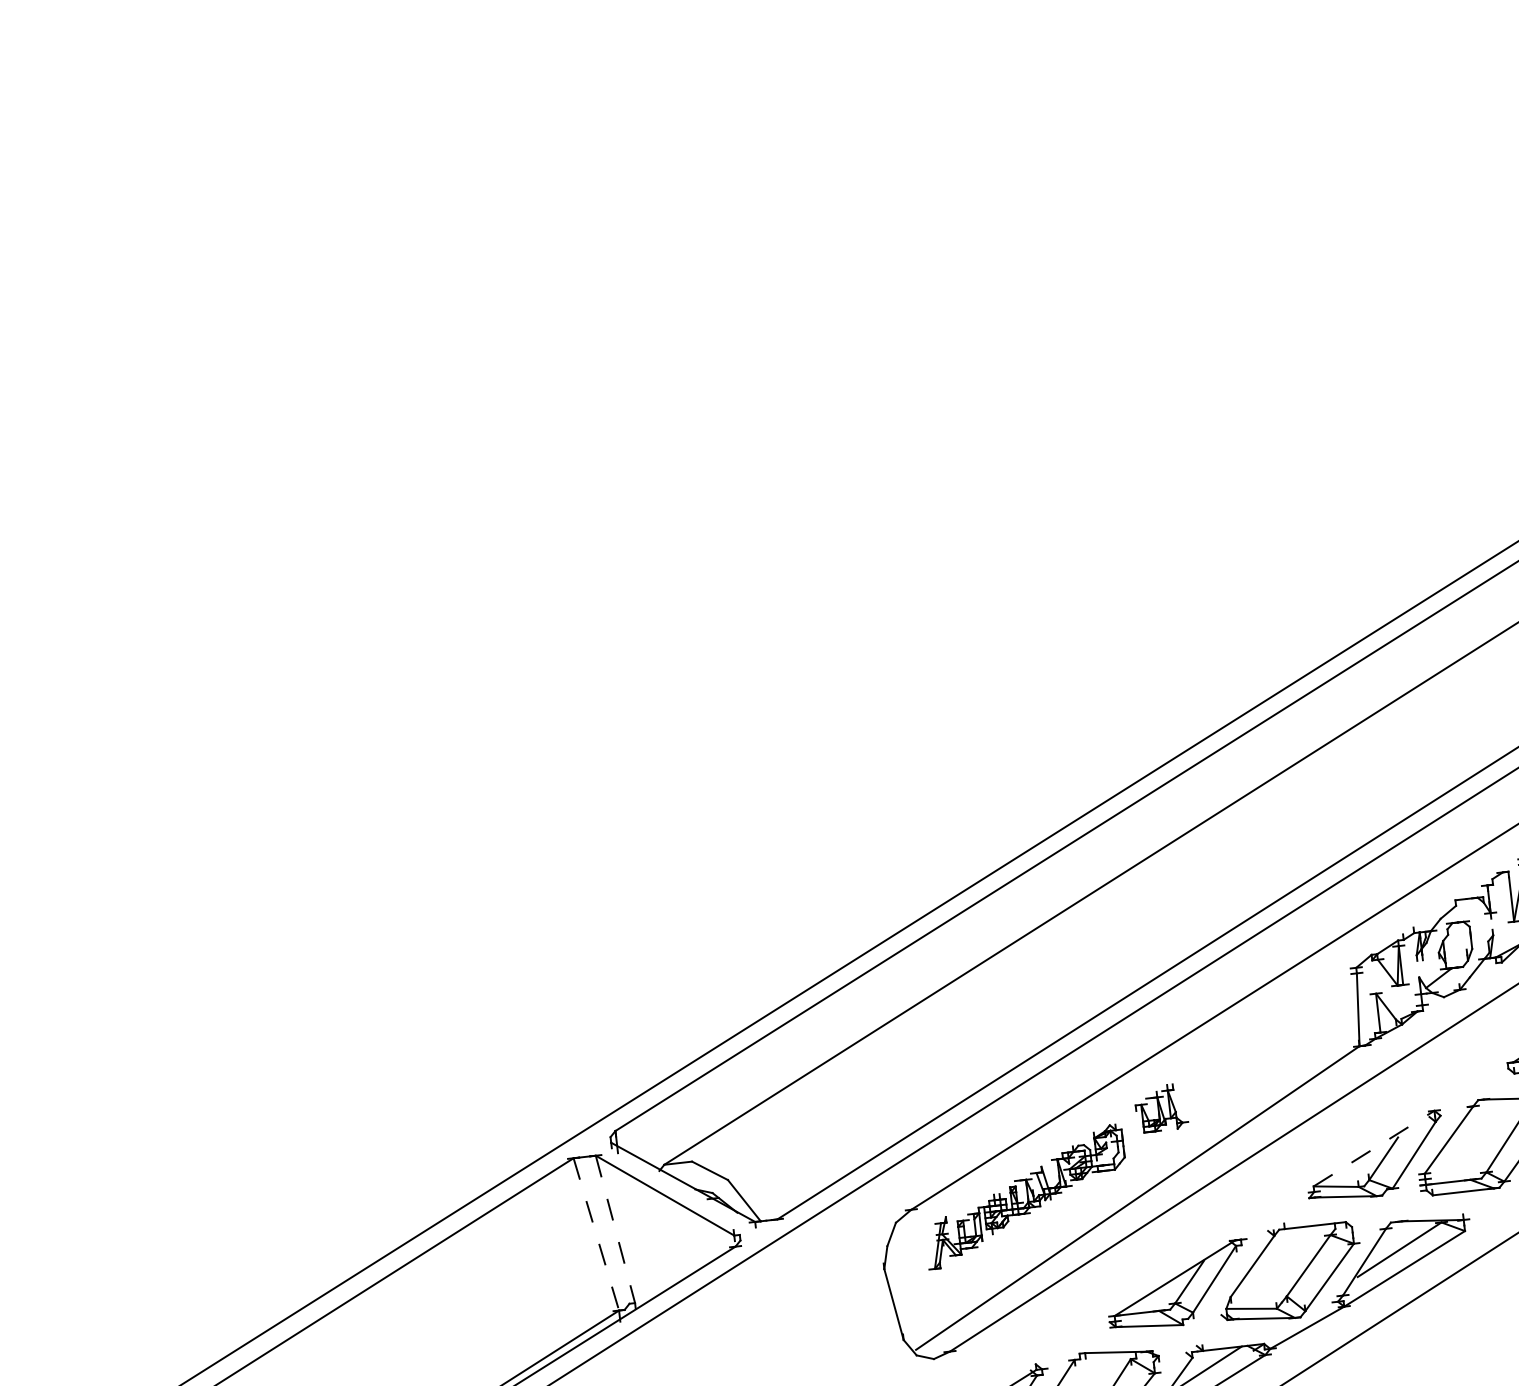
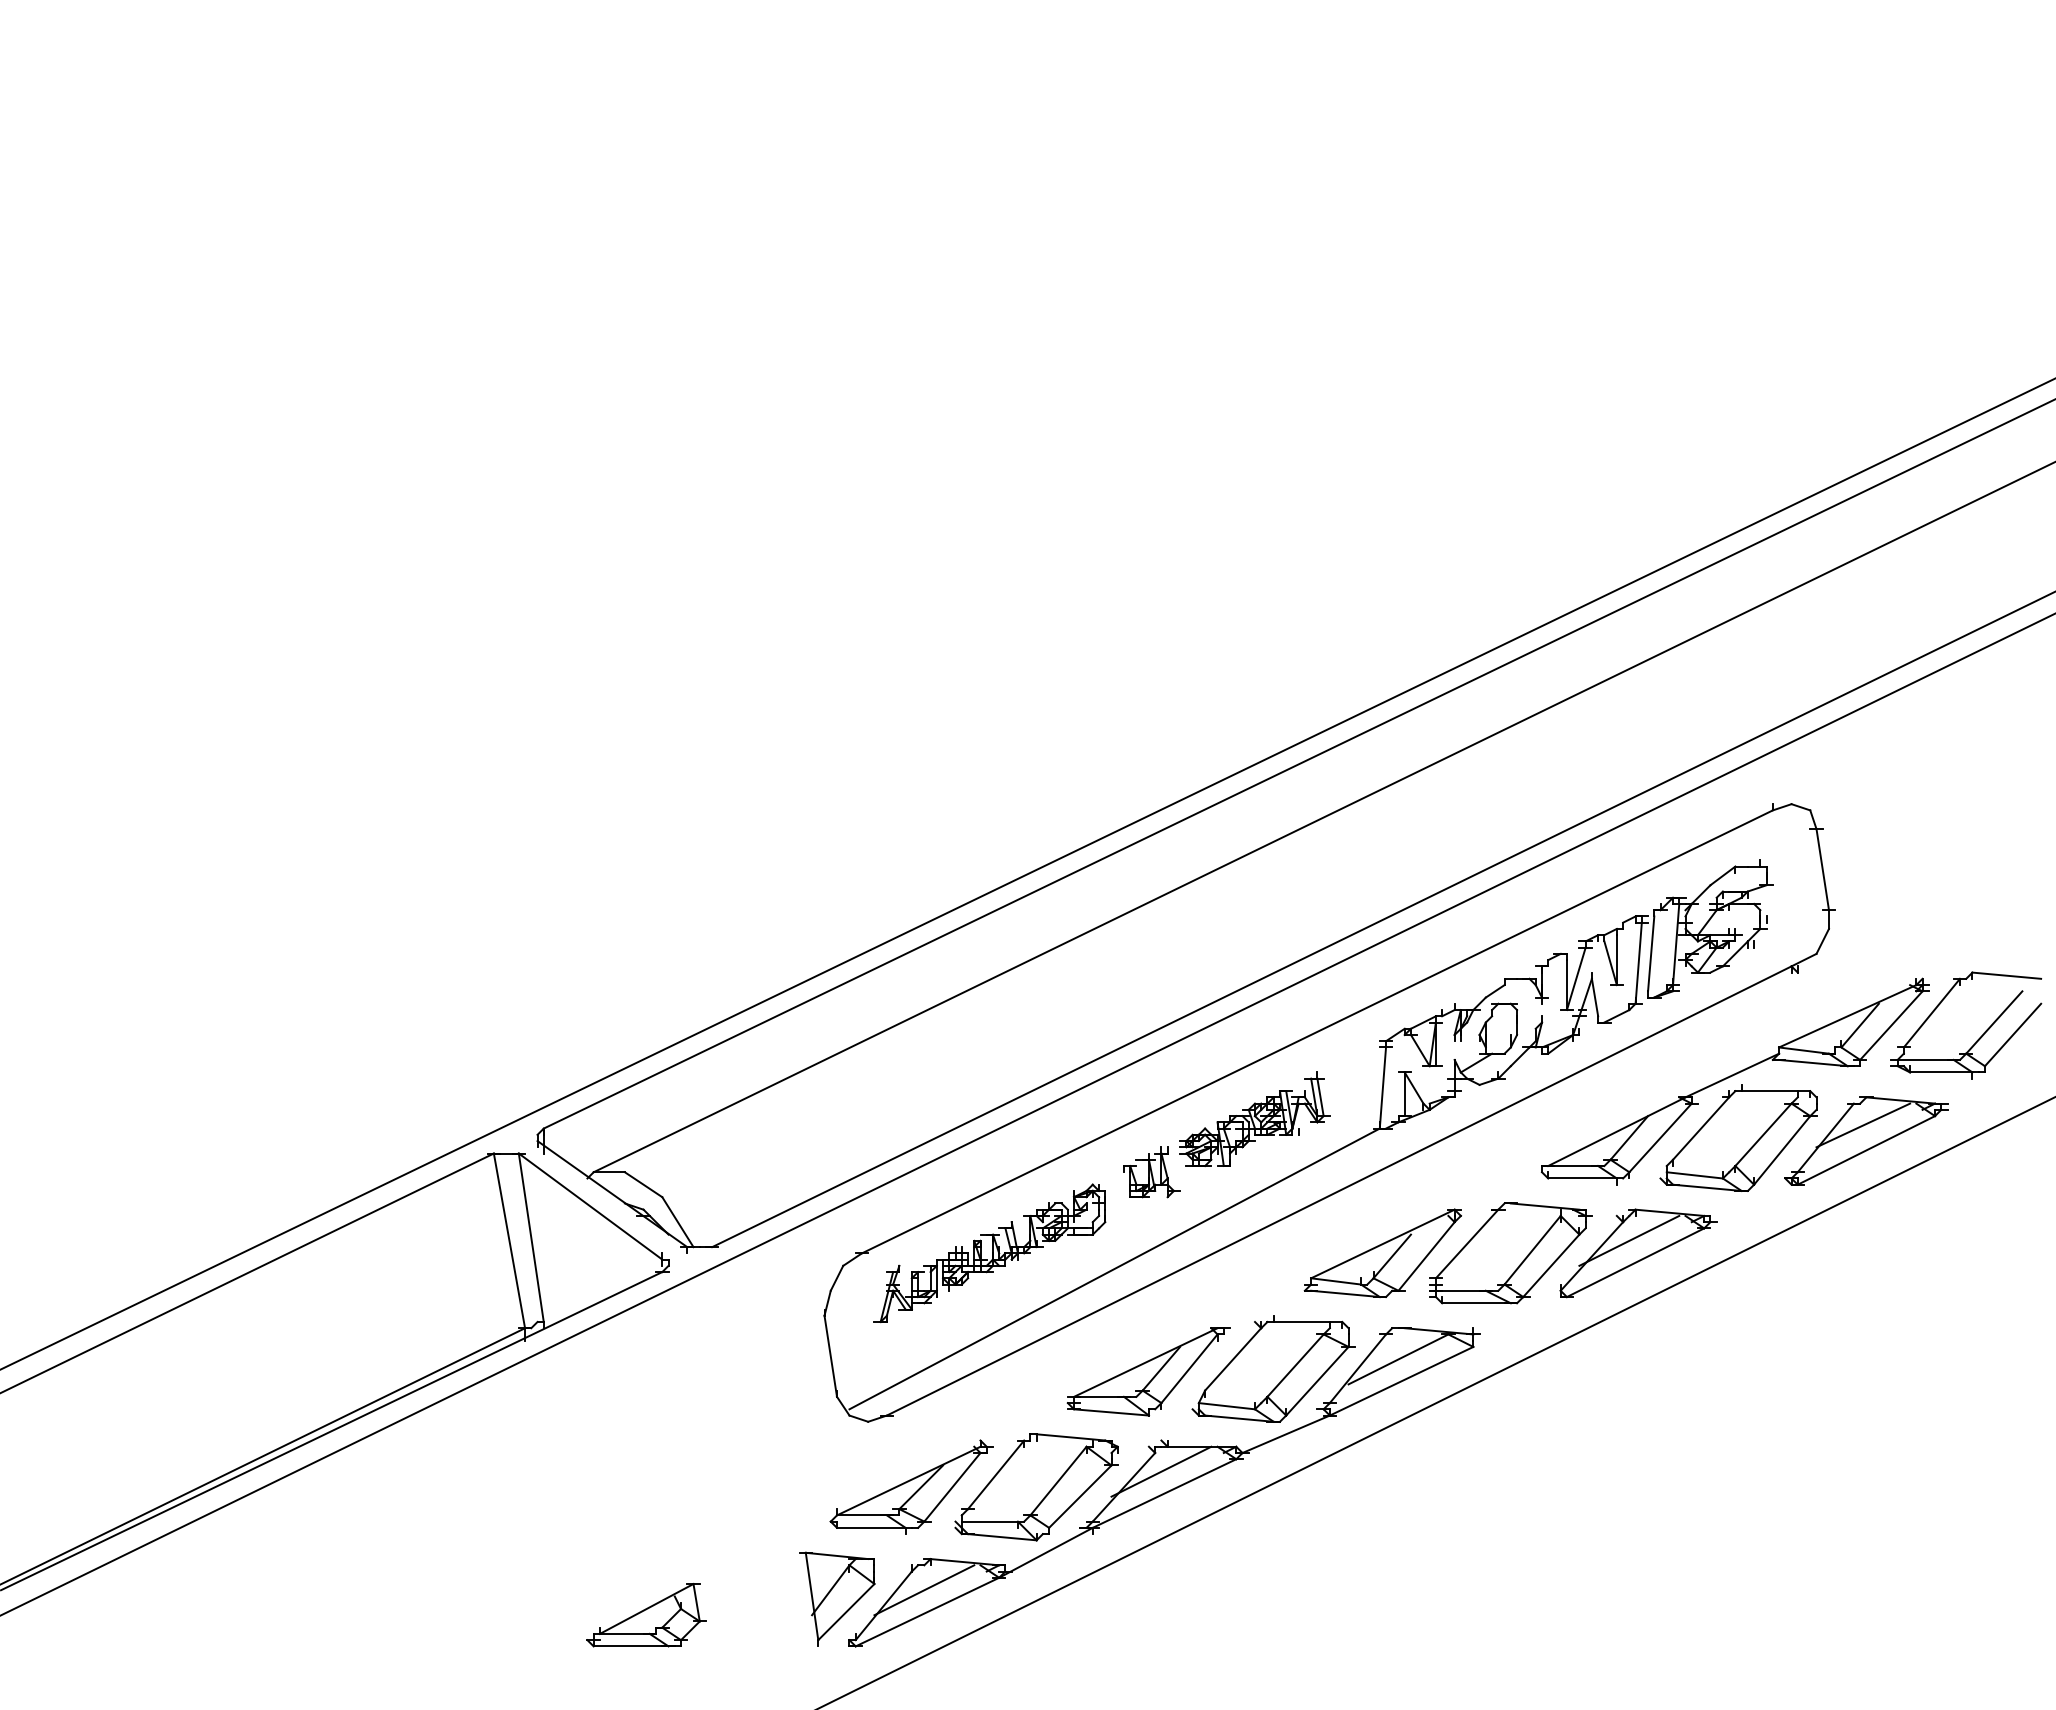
part: (1247, 1049) -> (1254, 1118), added
line: (1373, 1149) -> (1382, 1244), dashed -> solid
line: (615, 1230) -> (531, 1238), dashed -> solid
line: (596, 1234) -> (509, 1240), dashed -> solid

